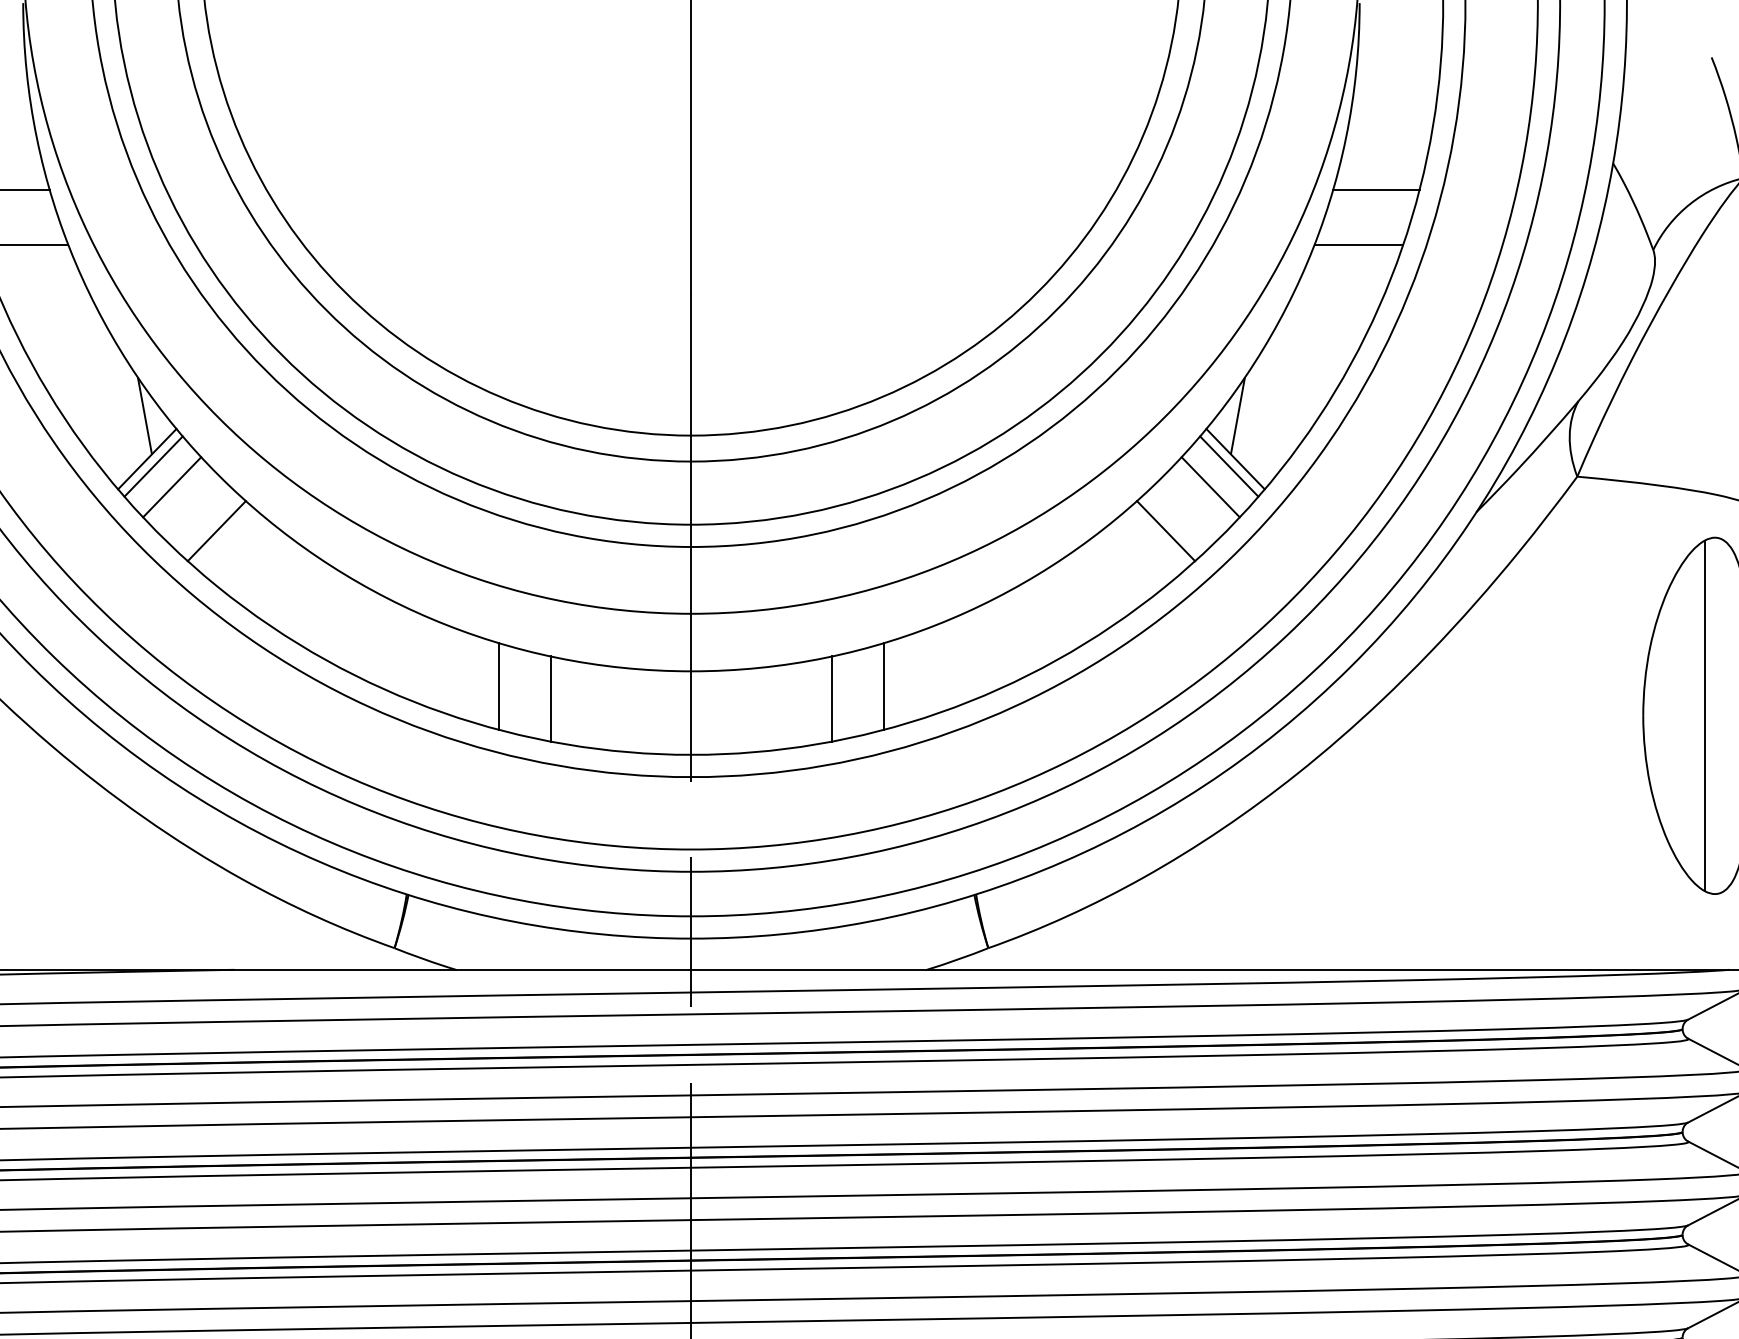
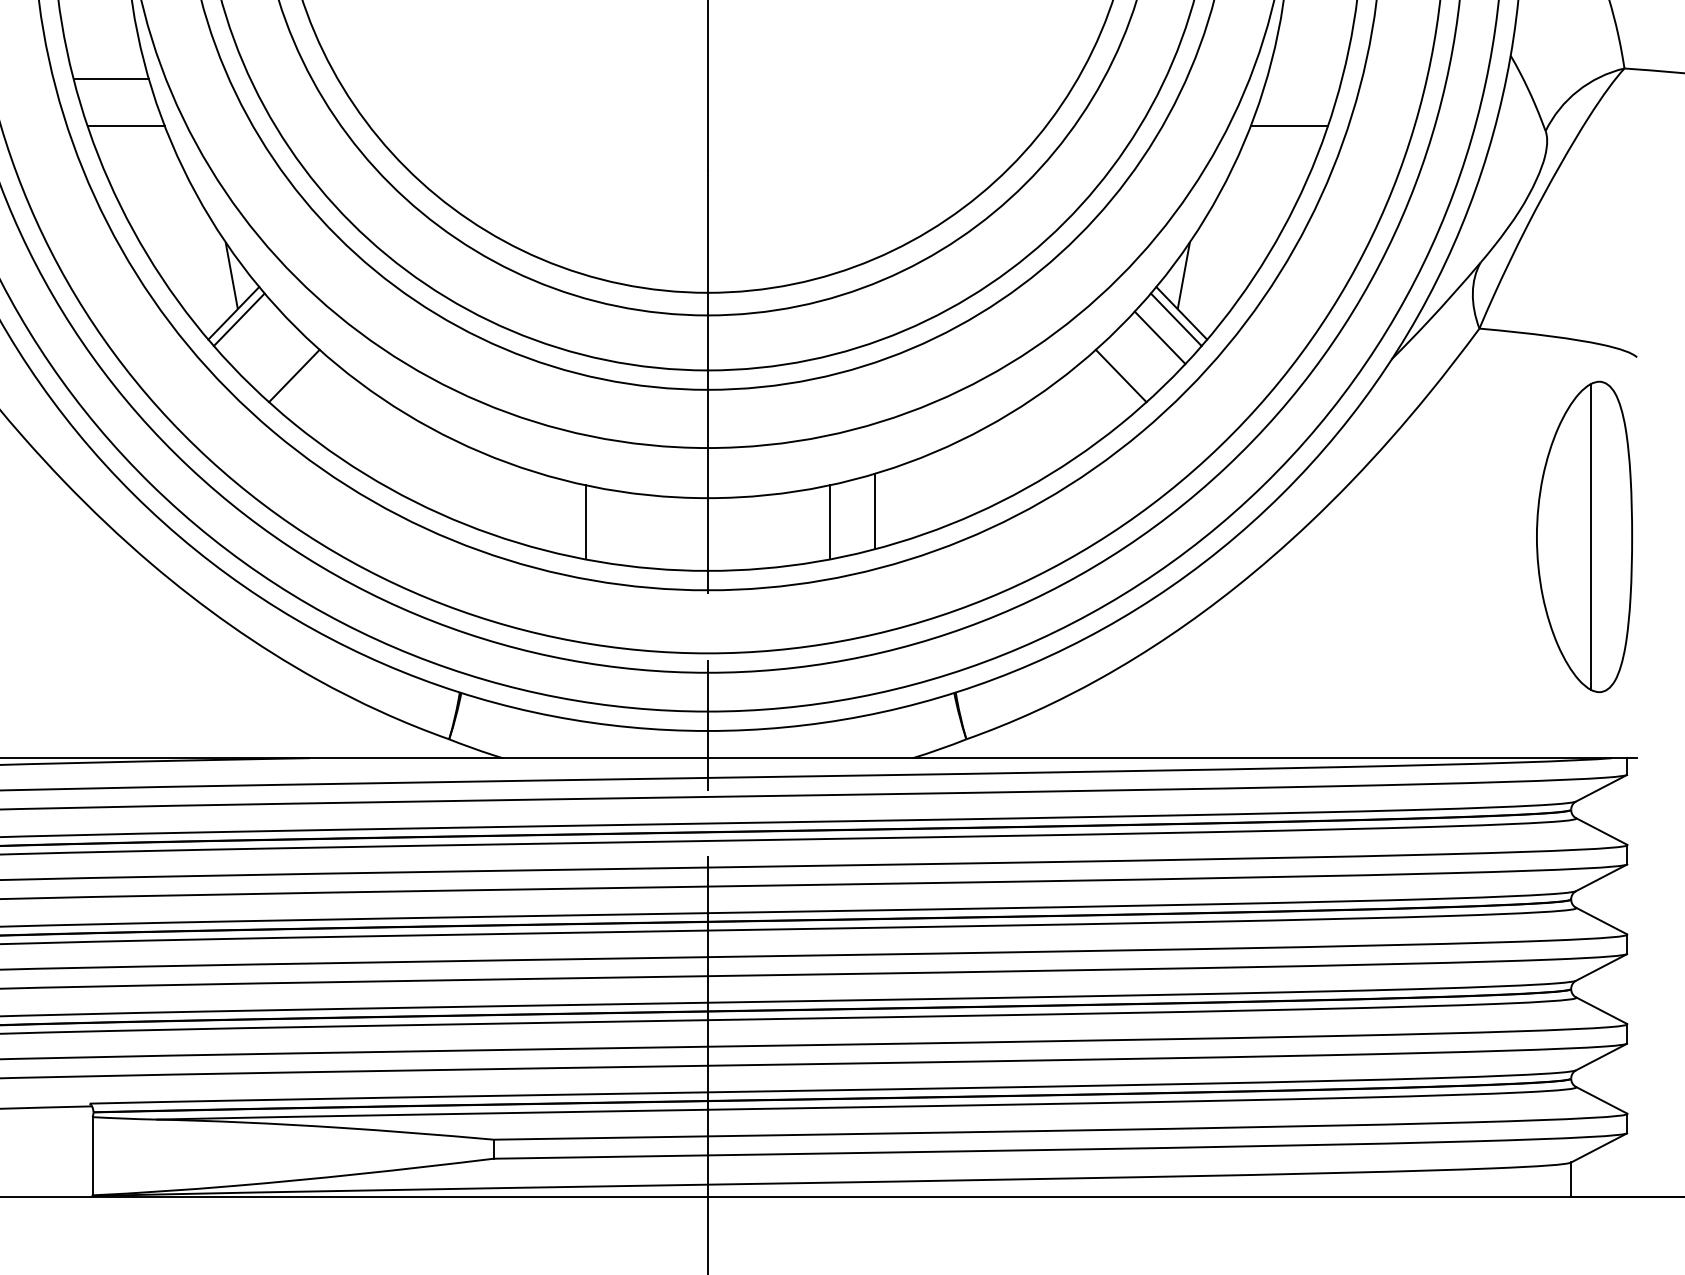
line: (1376, 190) -> (1304, 79), removed
line: (172, 486) -> (255, 337), removed
line: (499, 686) -> (540, 511), removed

